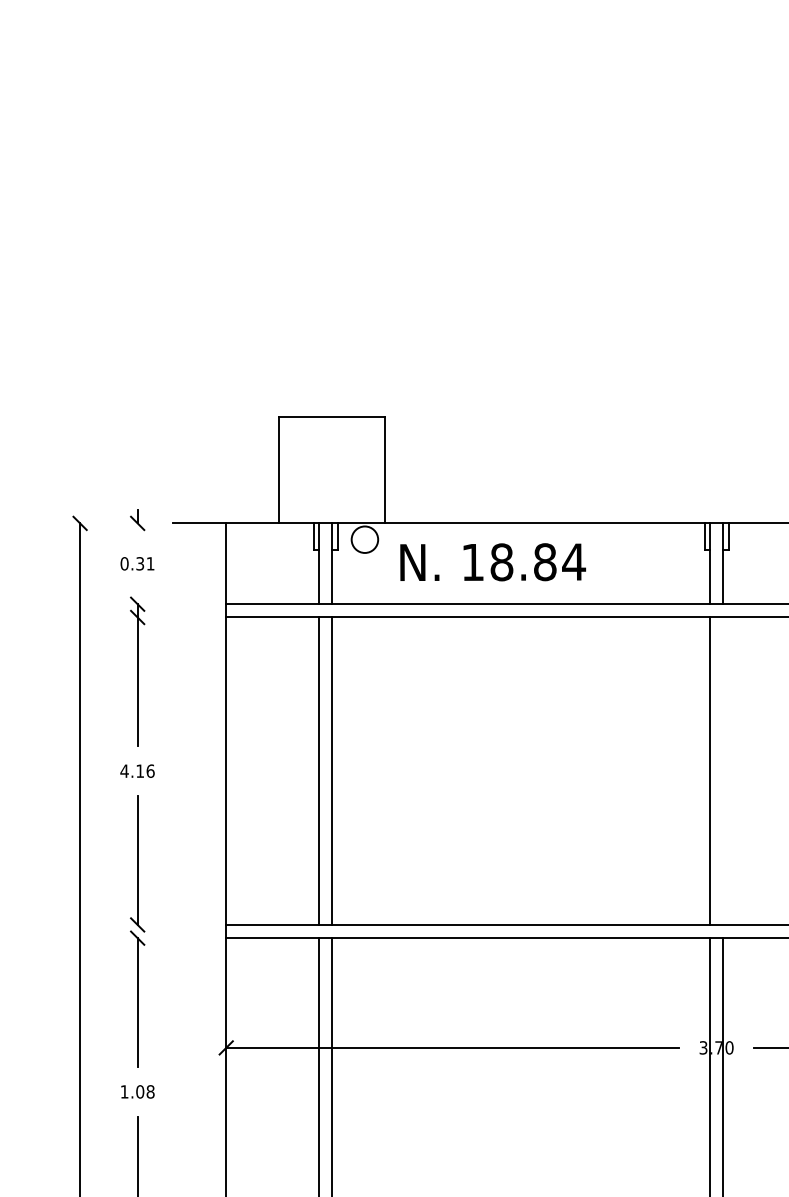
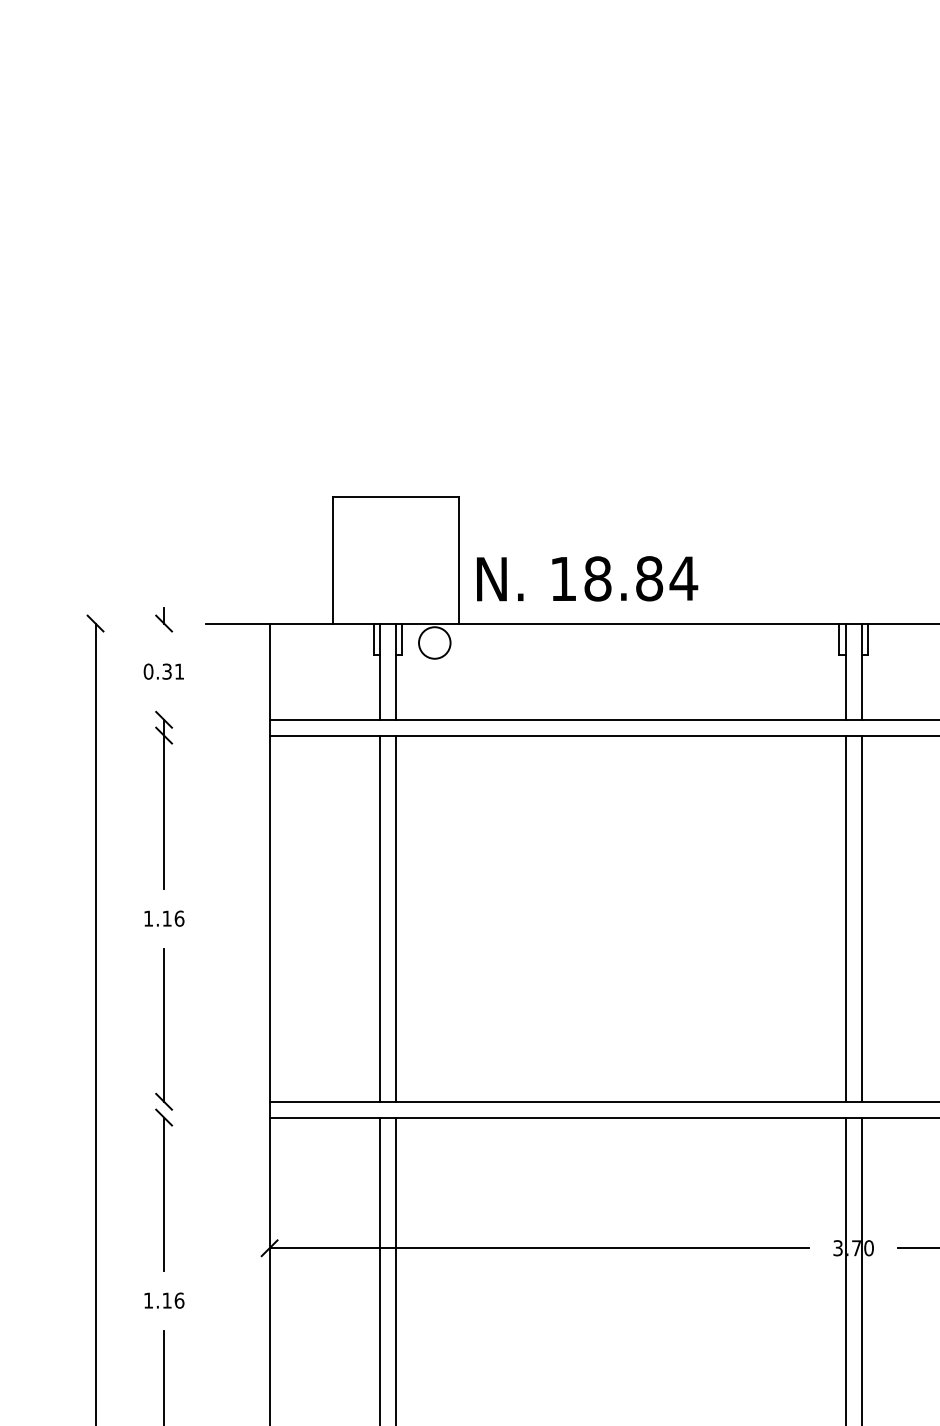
text: (493, 561) -> (587, 578), moved
text: (124, 771) -> (148, 918), 4.16 -> 1.16
line: (723, 771) -> (861, 918), added
text: (145, 1091) -> (173, 1300), 1.08 -> 1.16

